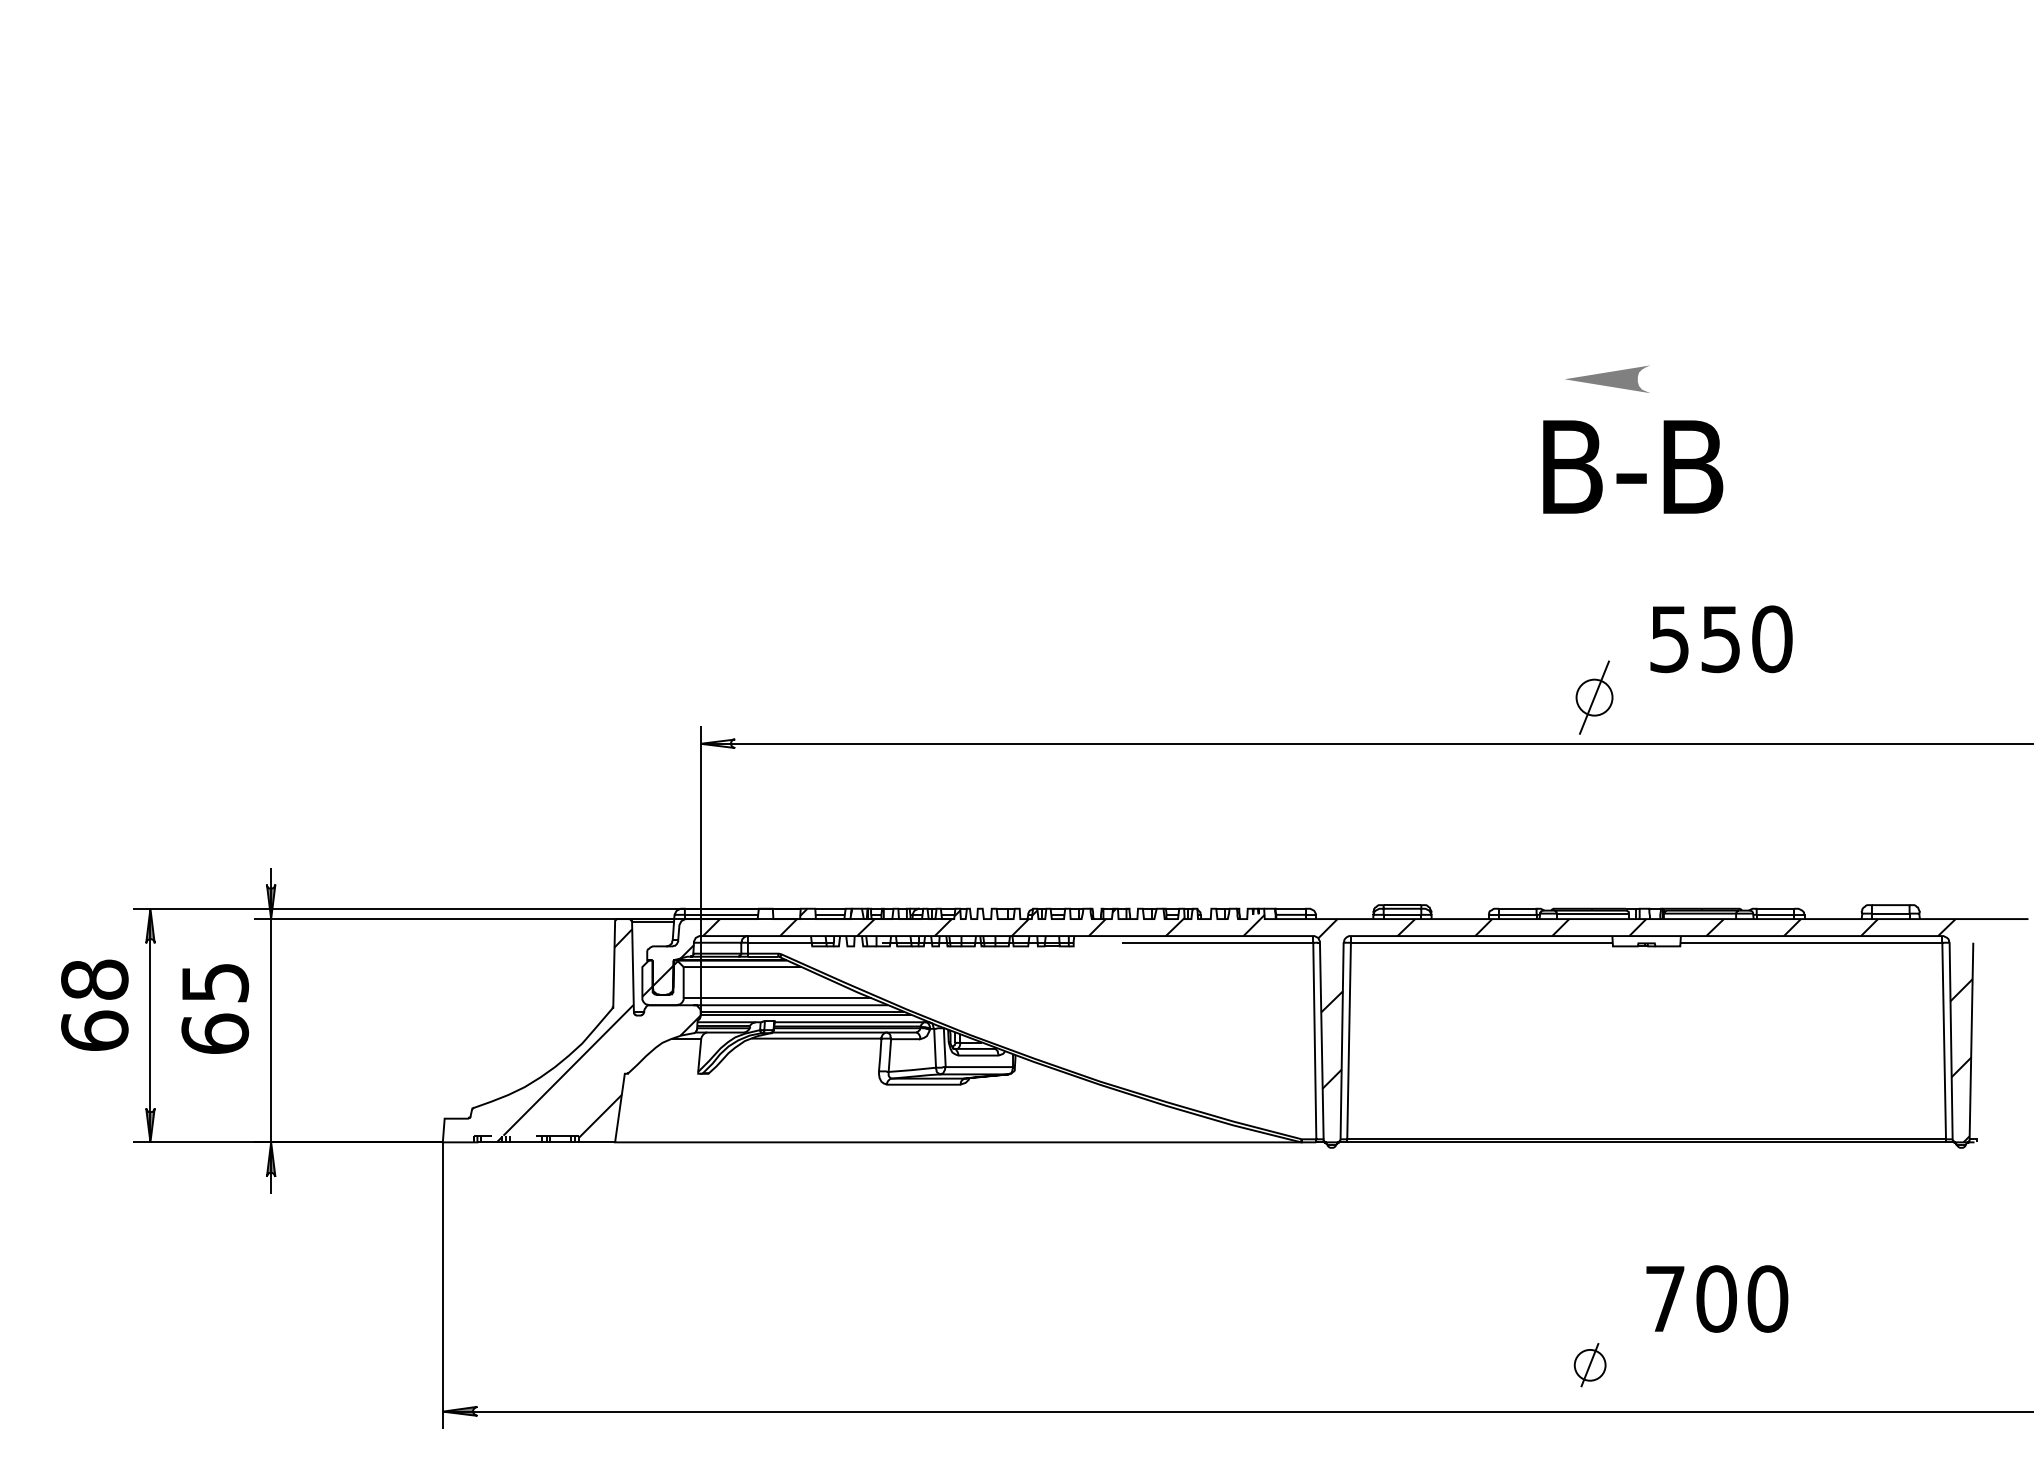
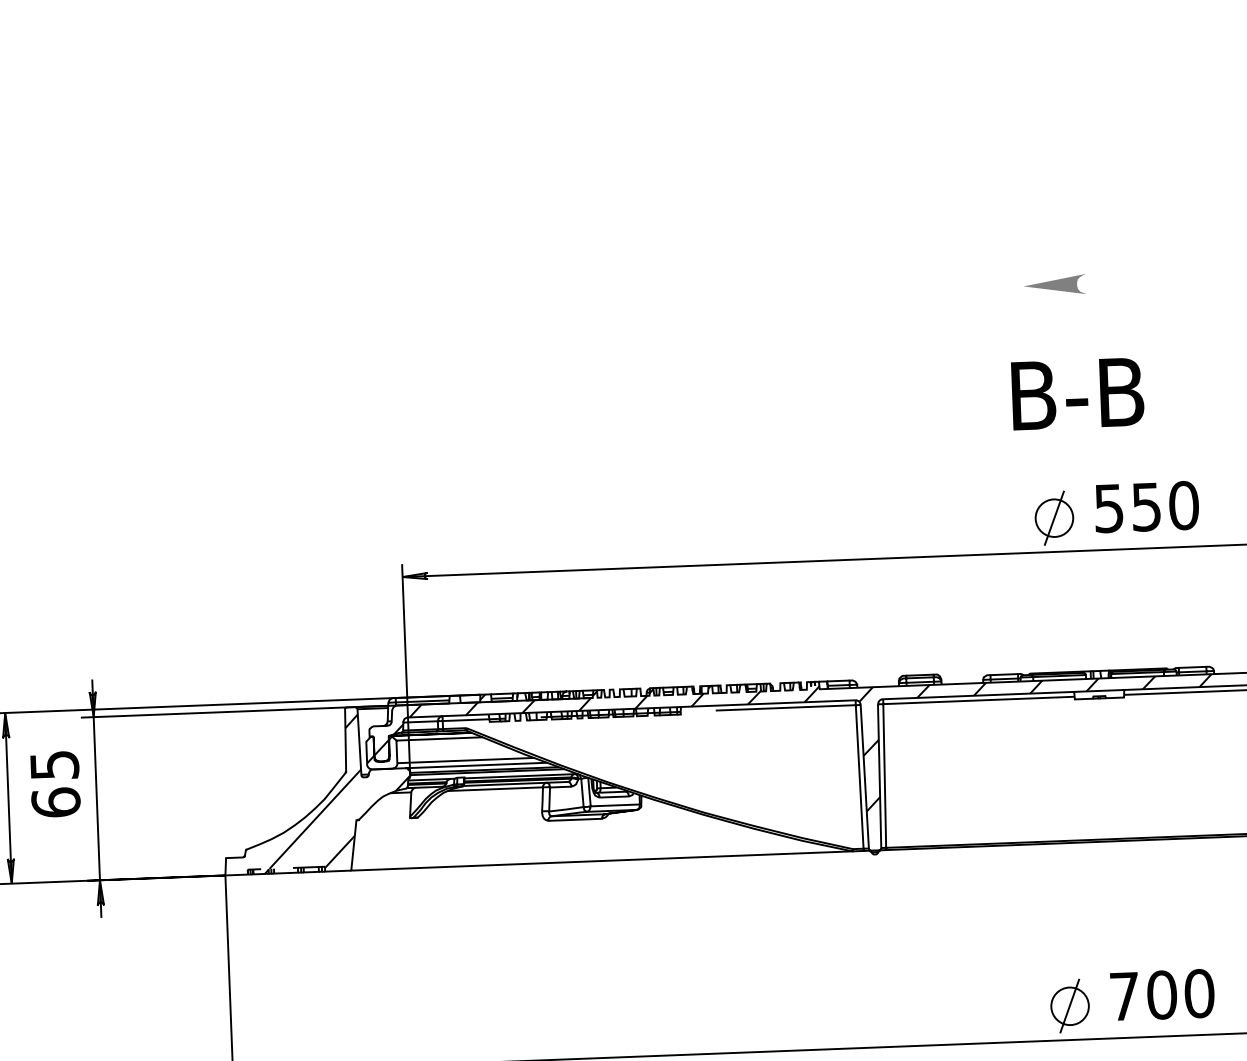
text: (1633, 466) -> (1078, 393), moved
text: (1721, 639) -> (1146, 507), moved
circle: (1594, 697) -> (1054, 518), size x1.43
text: (1717, 1298) -> (1162, 994), moved
part: (1589, 1364) -> (1069, 1005), size x1.67

